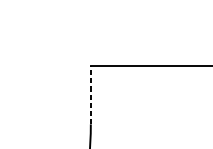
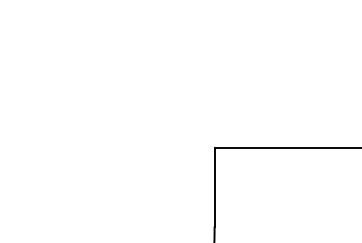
line: (90, 94) -> (214, 186), dashed -> solid

